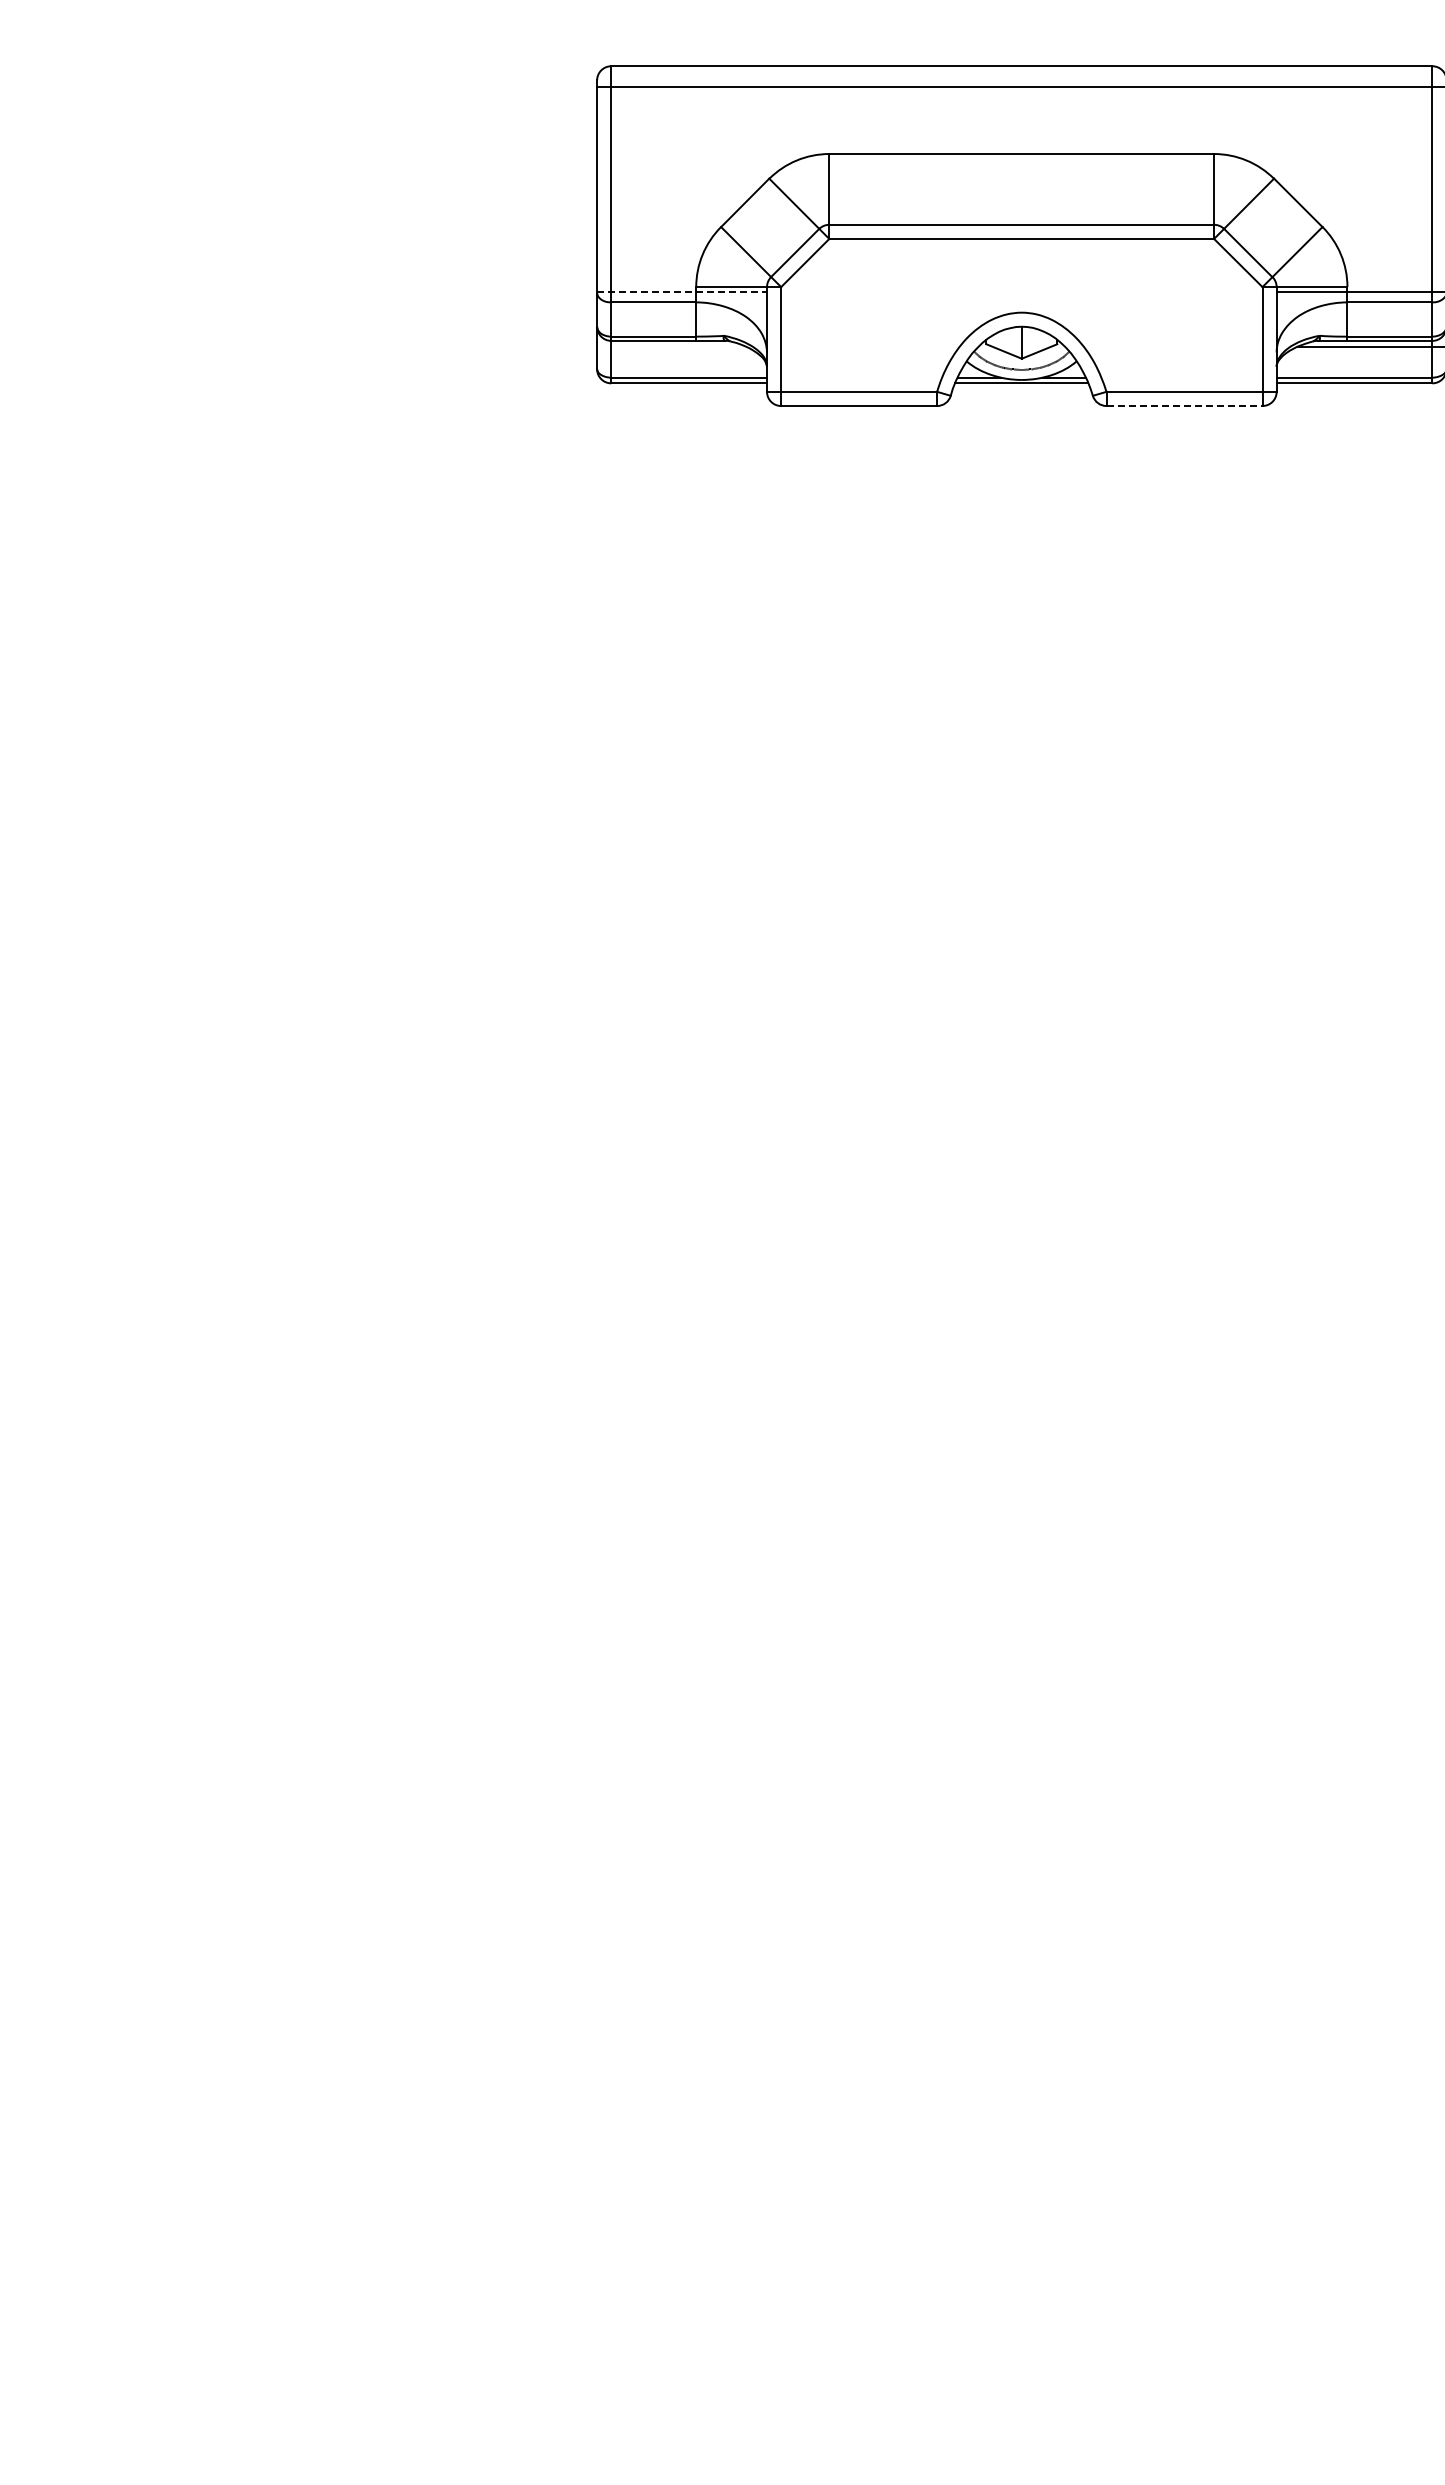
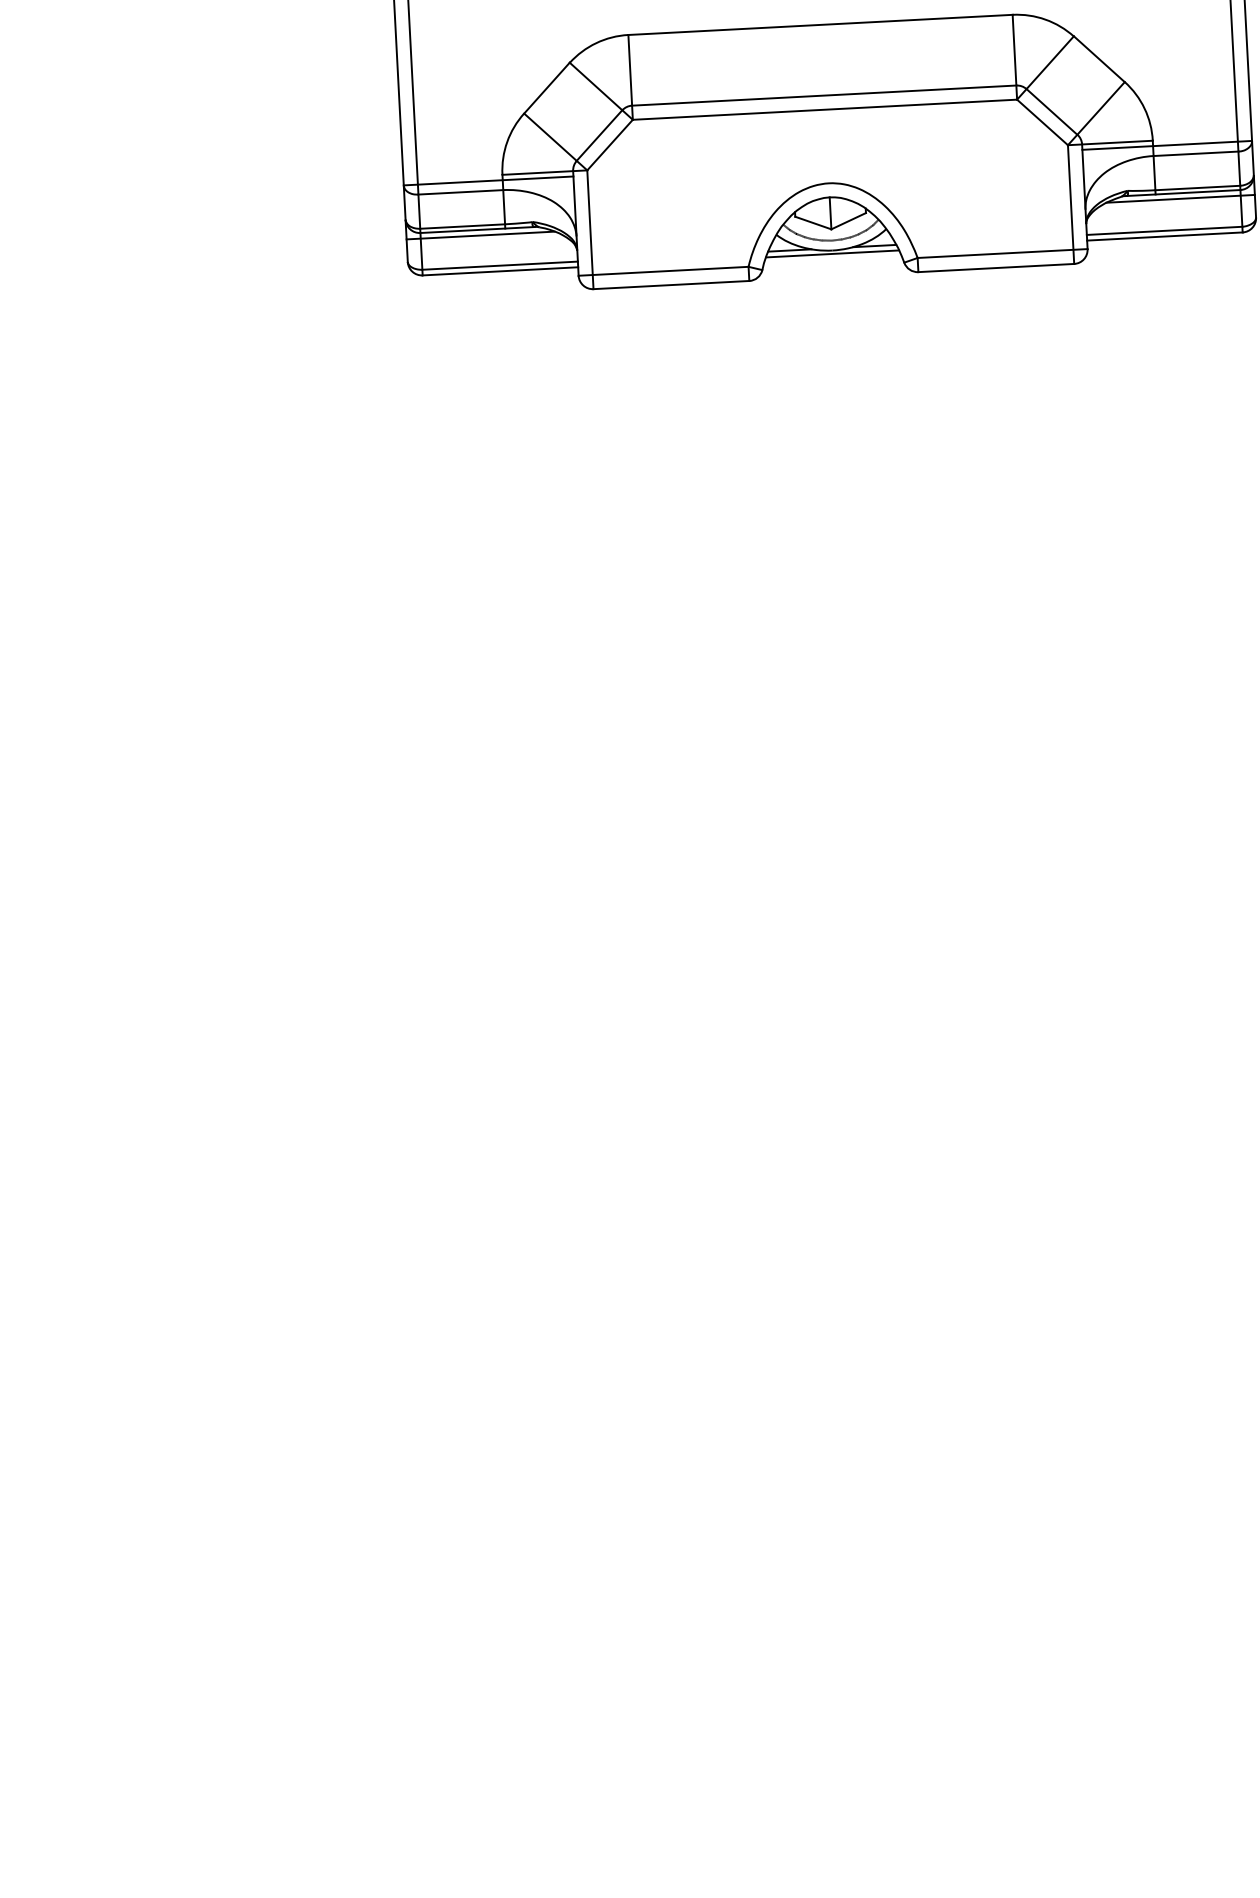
line: (682, 292) -> (489, 180), dashed -> solid
line: (671, 346) -> (480, 235), added
line: (1185, 406) -> (997, 268), dashed -> solid

